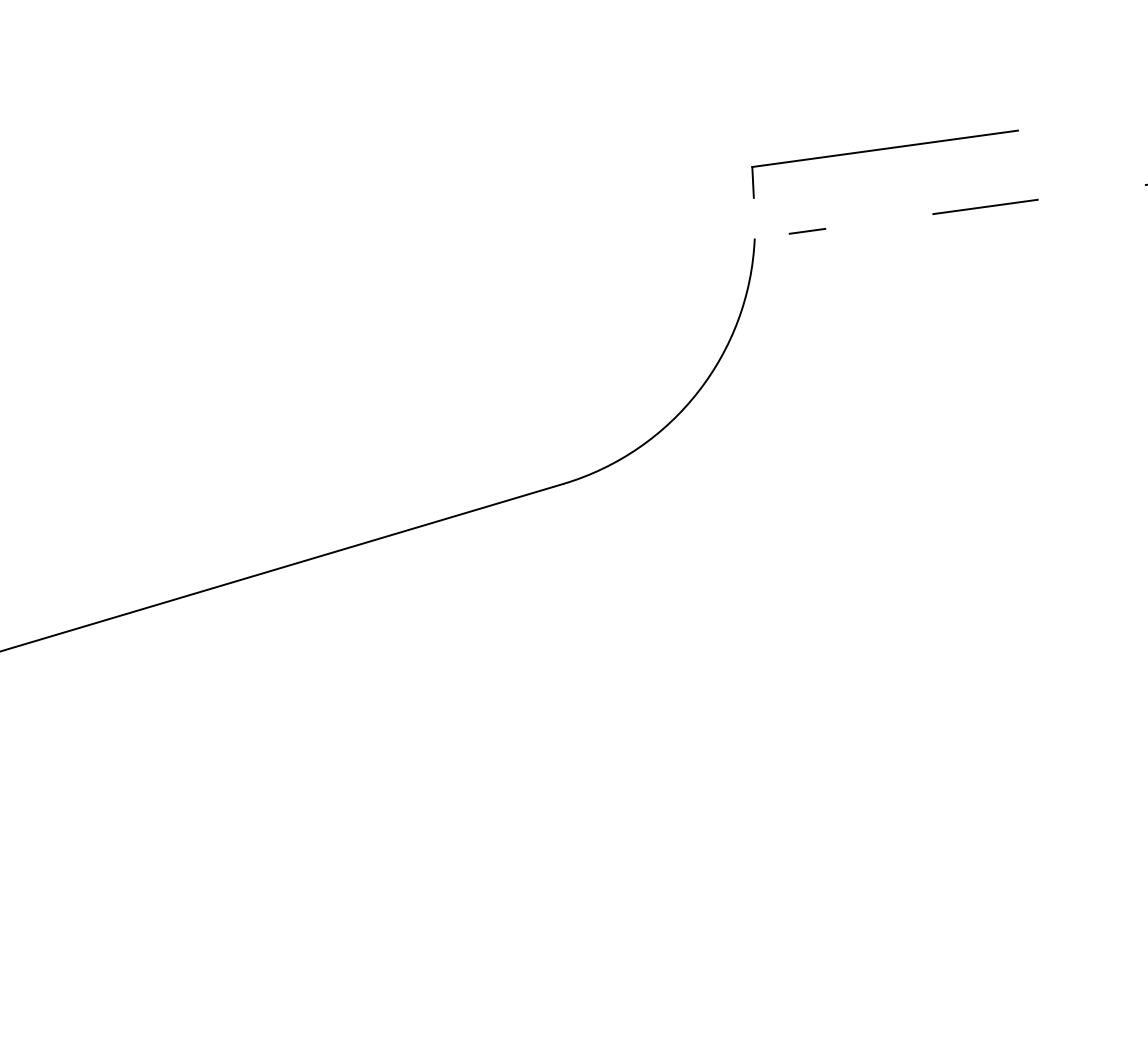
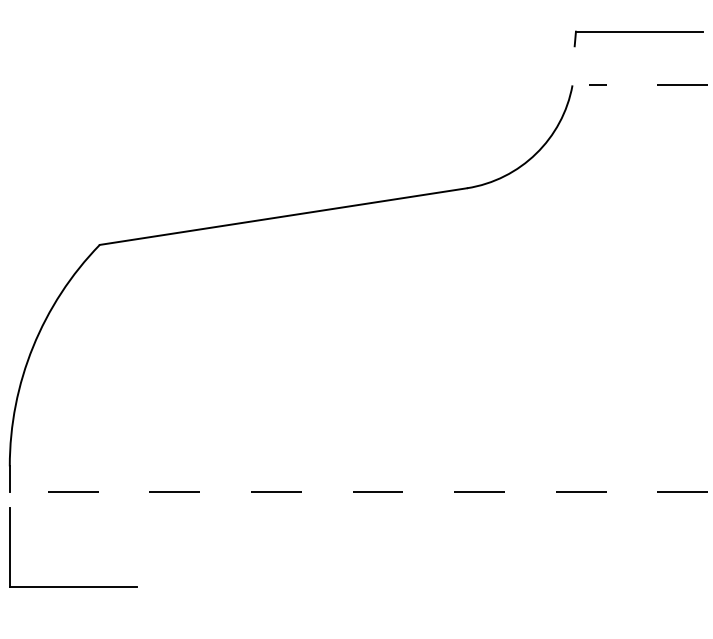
part: (885, 163) -> (638, 38), moved

